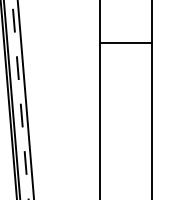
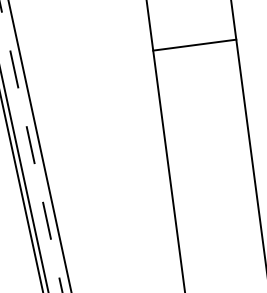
line: (125, 43) -> (194, 45), moved

